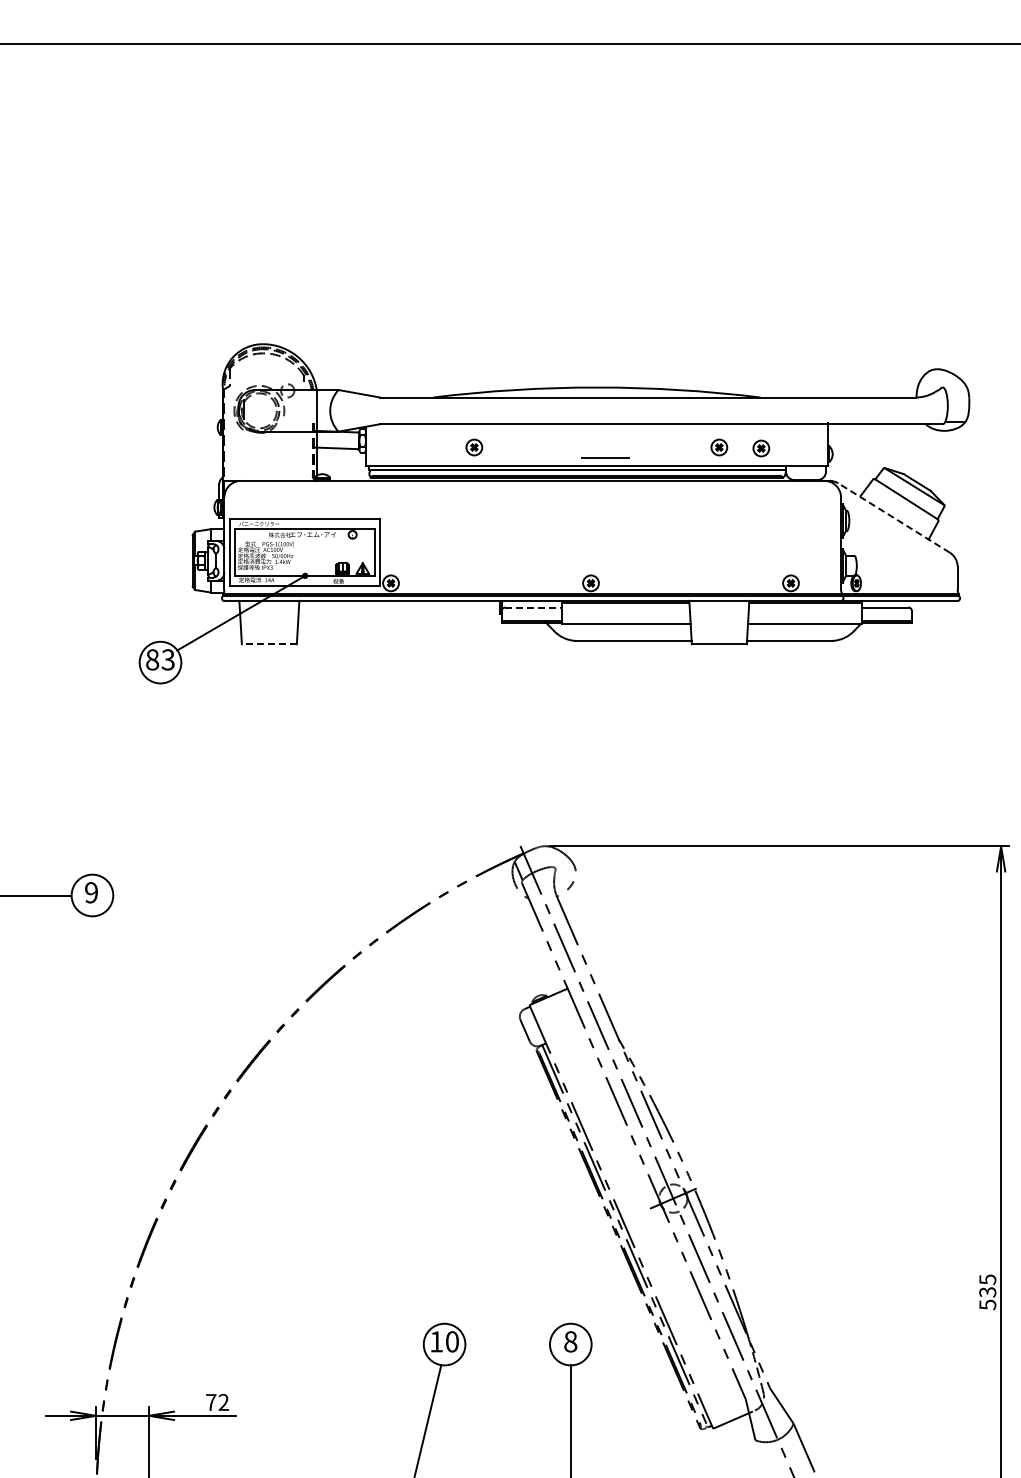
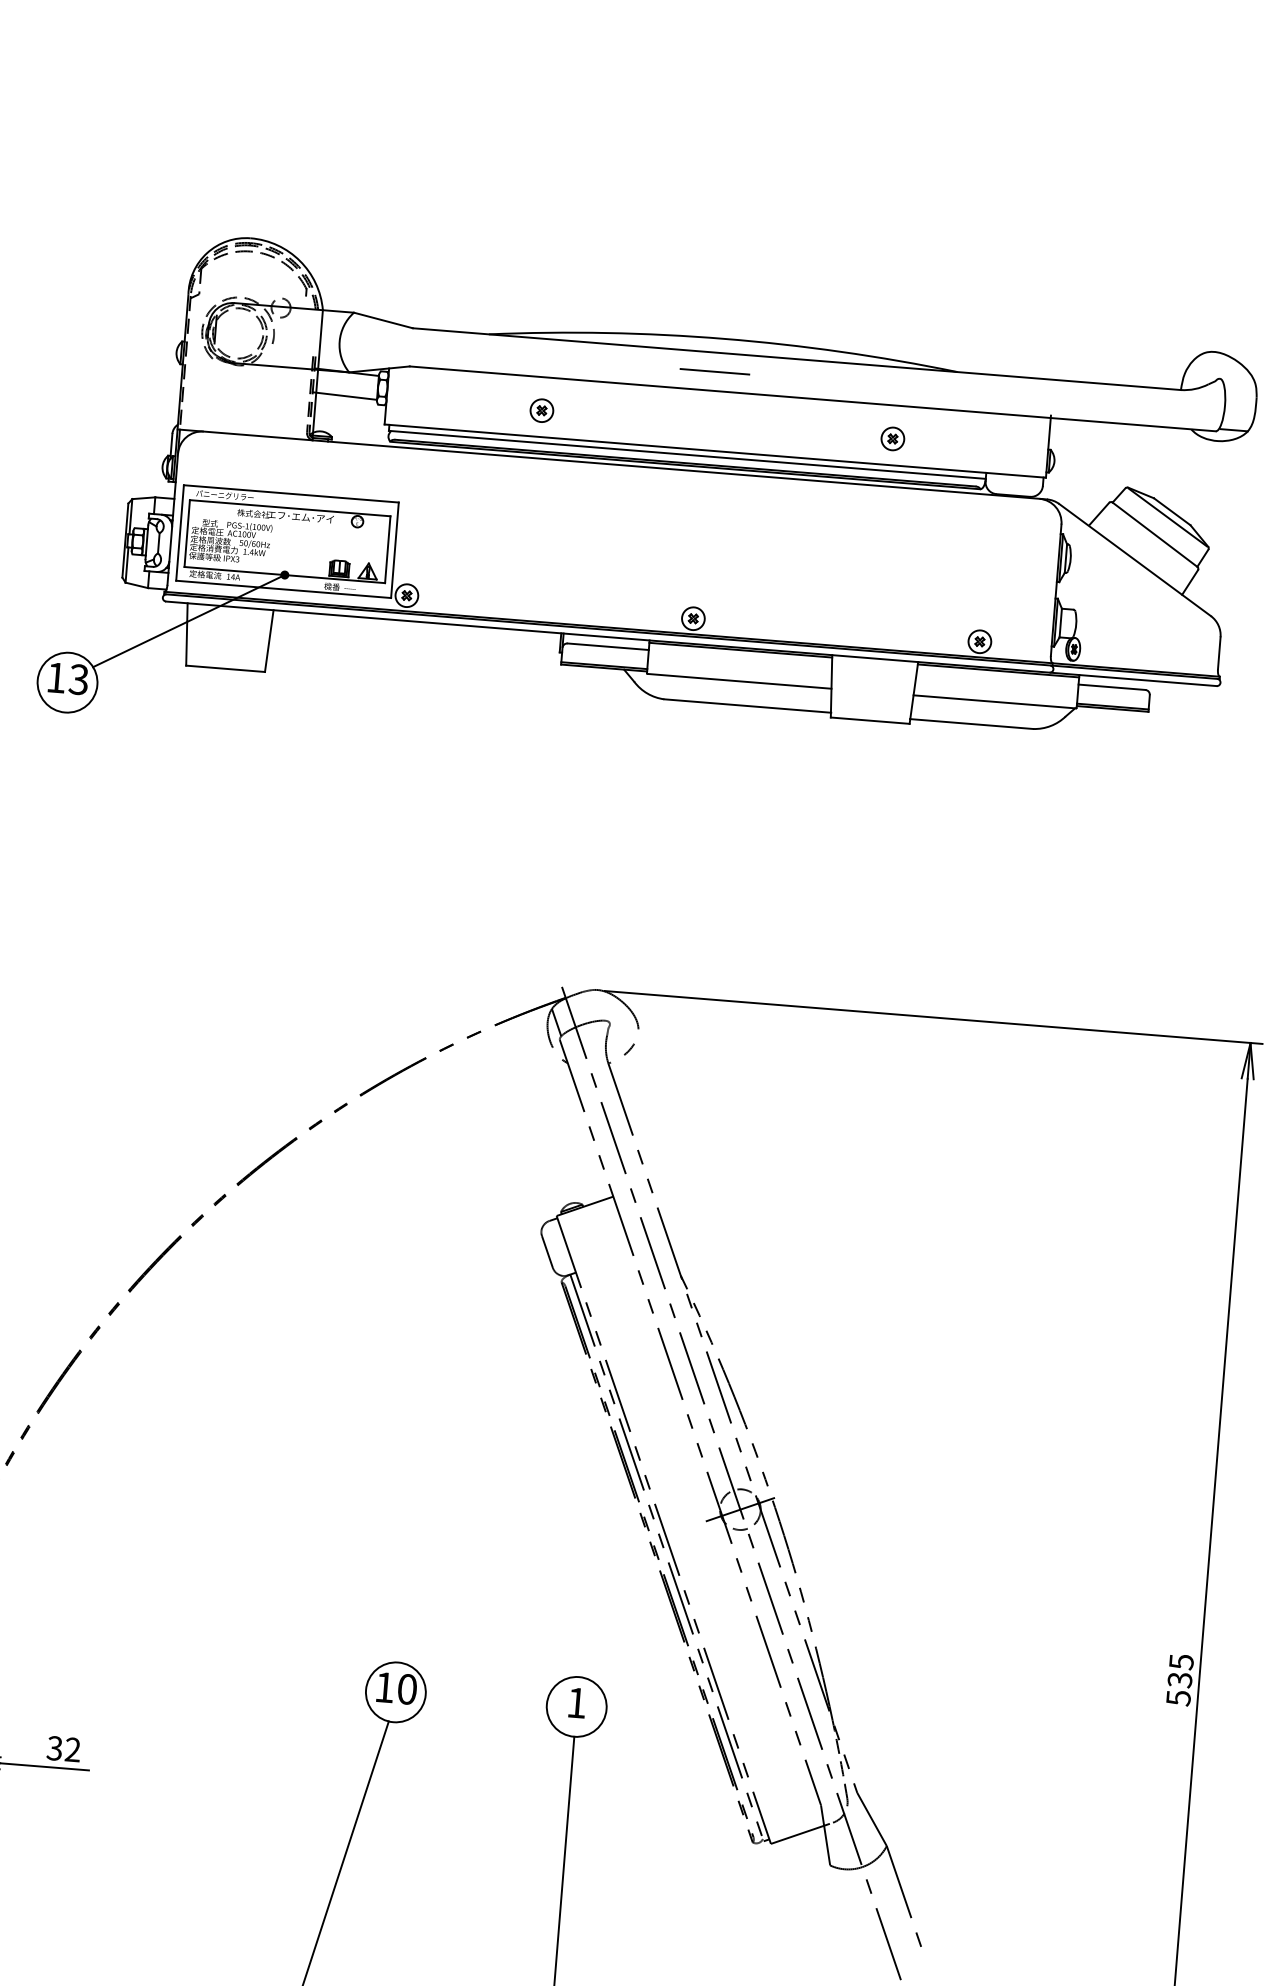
part: (761, 448) -> (953, 445), removed
line: (605, 457) -> (715, 371), moved
line: (894, 518) -> (1135, 560), dashed -> solid
line: (534, 607) -> (609, 646), dashed -> solid
line: (268, 644) -> (224, 669), dashed -> solid
text: (152, 659) -> (56, 677), 83 -> 13
text: (570, 1341) -> (576, 1702), 8 -> 1
text: (210, 1402) -> (53, 1748), 72 -> 32

